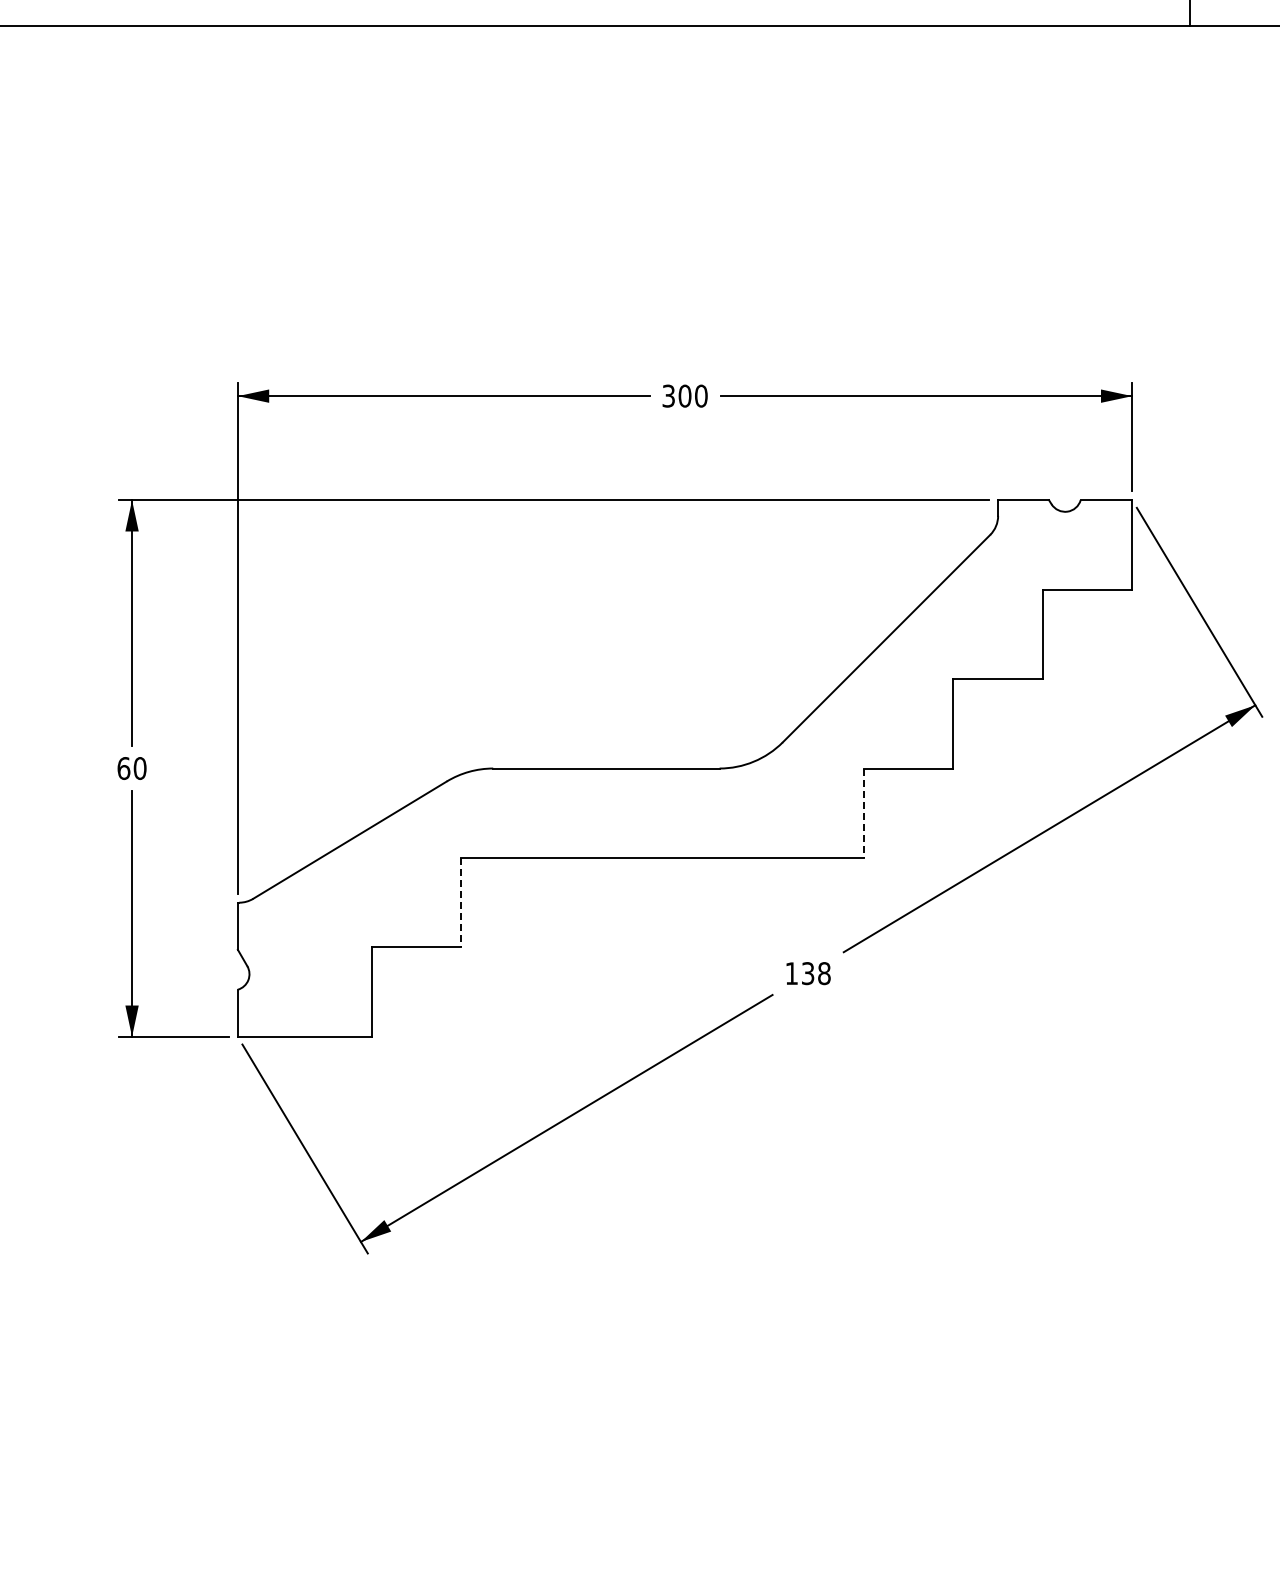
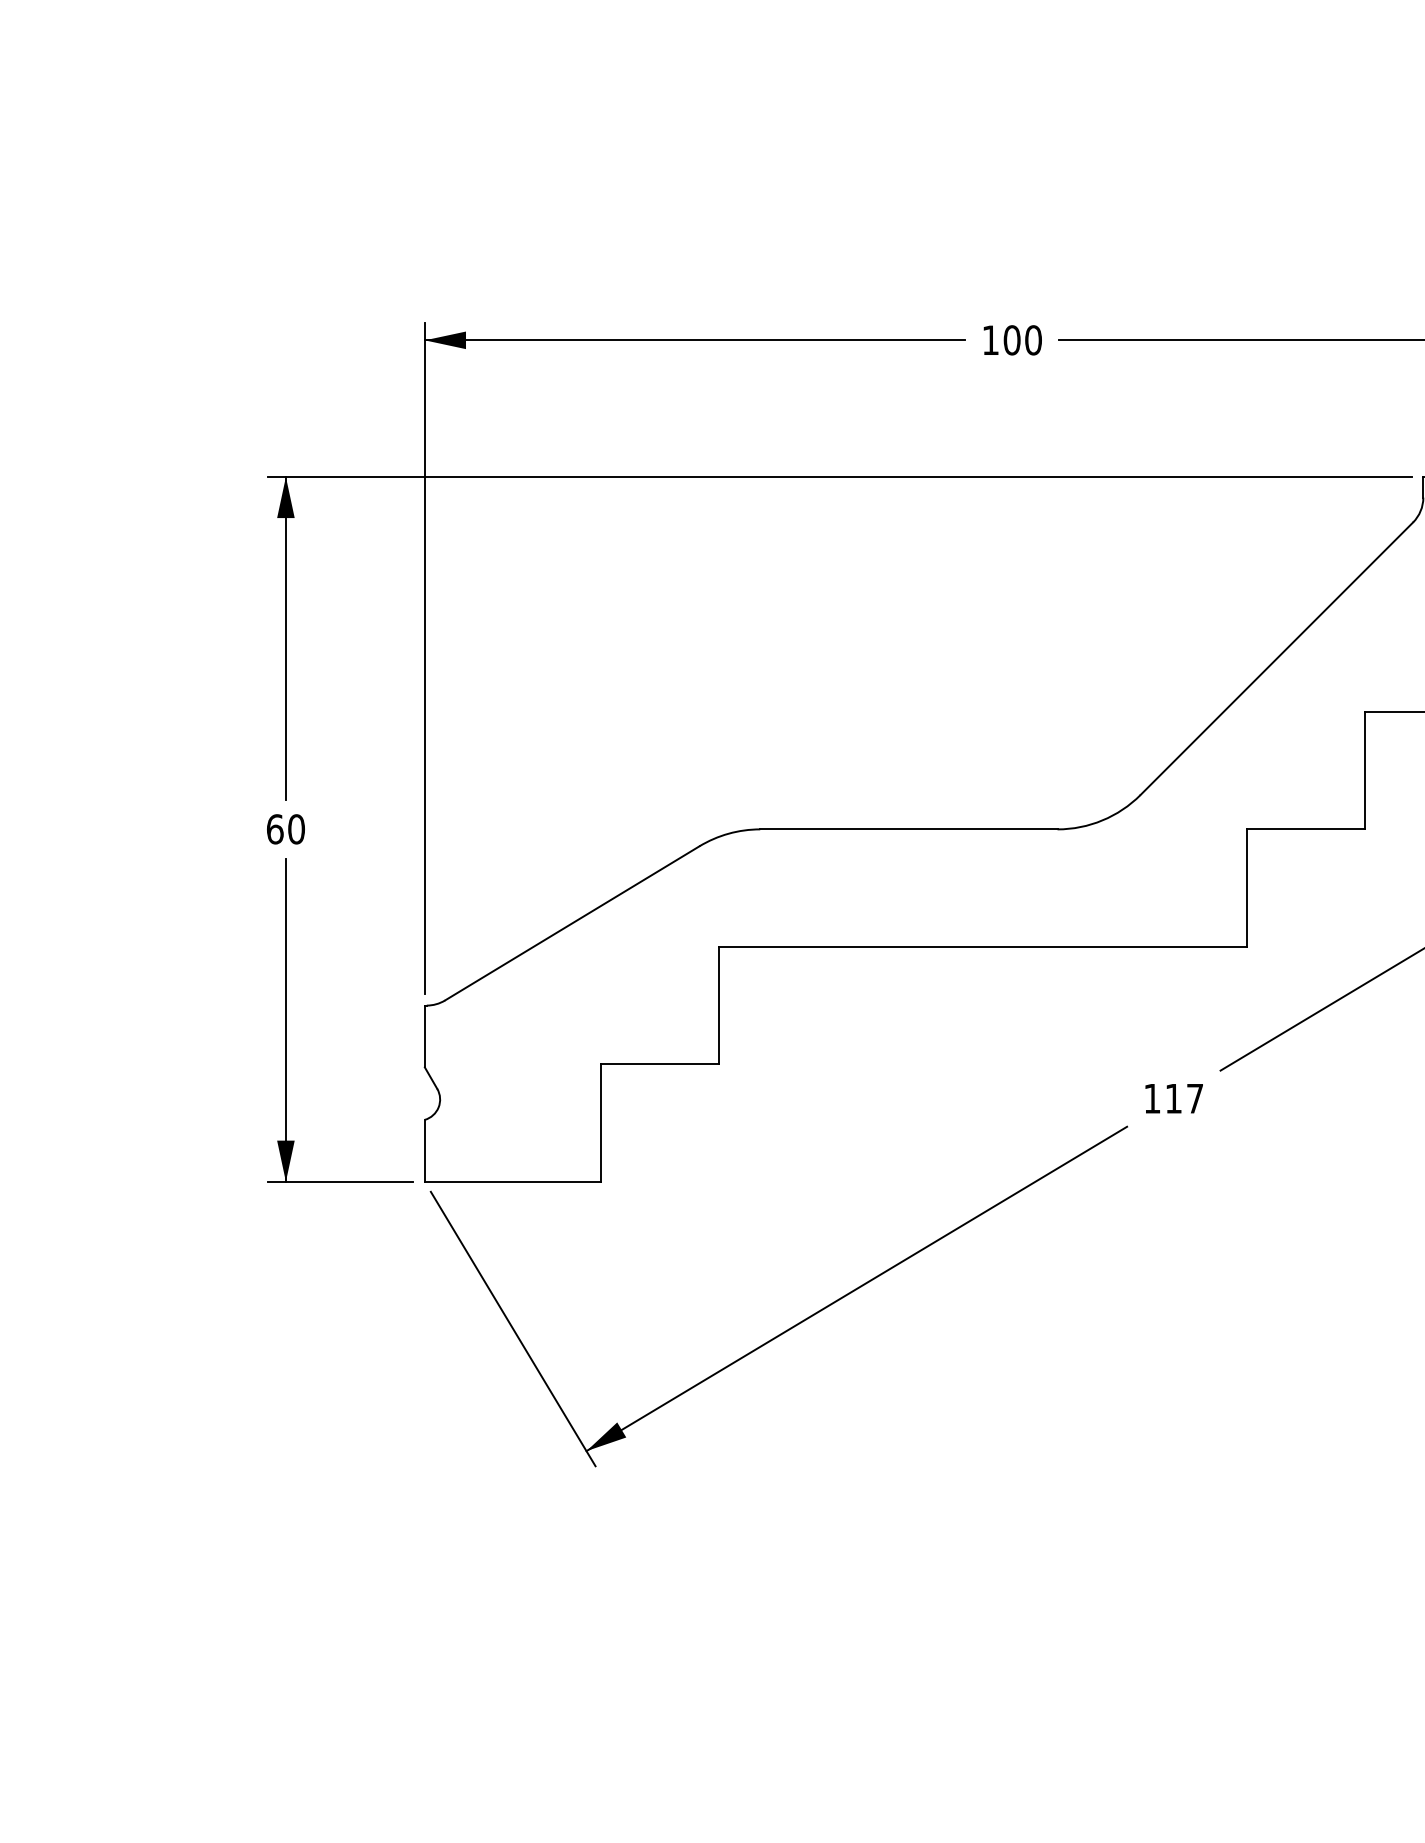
text: (668, 395) -> (990, 339), 300 -> 100
line: (863, 813) -> (1246, 888), dashed -> solid
line: (461, 902) -> (718, 1005), dashed -> solid
text: (816, 973) -> (1184, 1098), 138 -> 117

